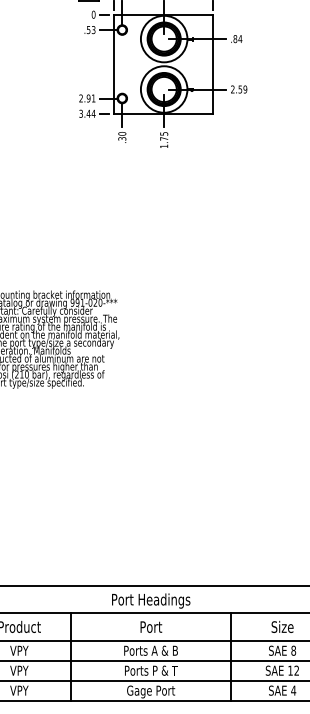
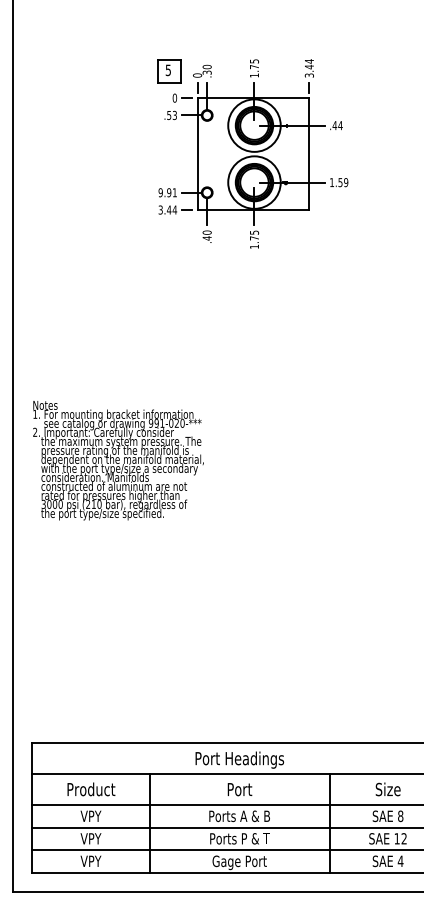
text: (235, 38) -> (334, 125), .84 -> .44
text: (232, 89) -> (331, 182), 2.59 -> 1.59
text: (80, 98) -> (160, 192), 2.91 -> 9.91
text: (121, 139) -> (206, 238), .30 -> .40

